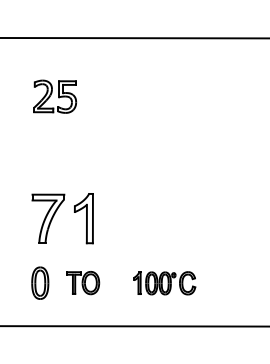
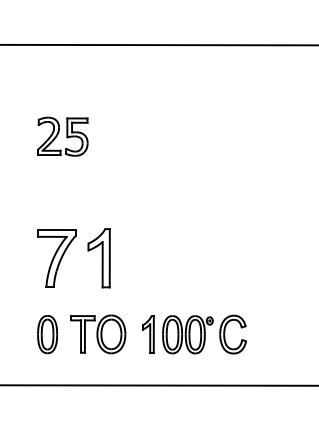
part: (55, 96) -> (63, 136), moved
part: (82, 282) -> (97, 333), size x1.43
part: (164, 283) -> (194, 334), size x1.43

